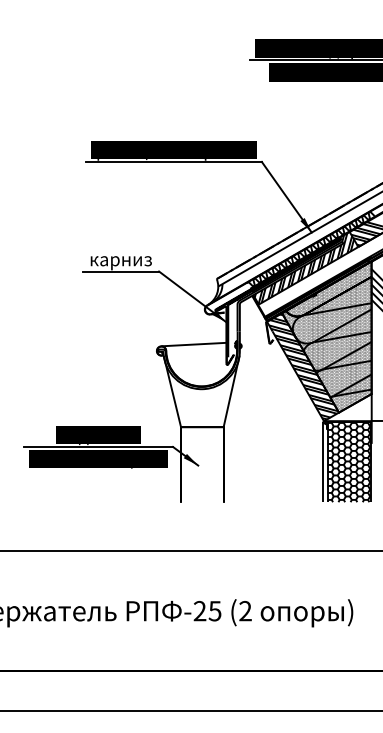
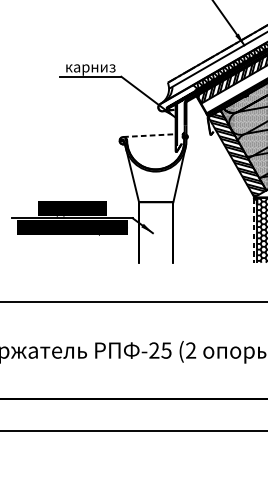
line: (193, 344) -> (149, 135), solid -> dashed
line: (323, 462) -> (253, 230), solid -> dashed

